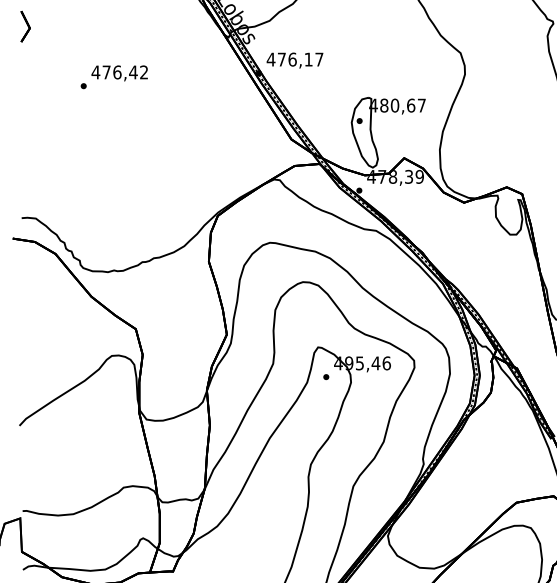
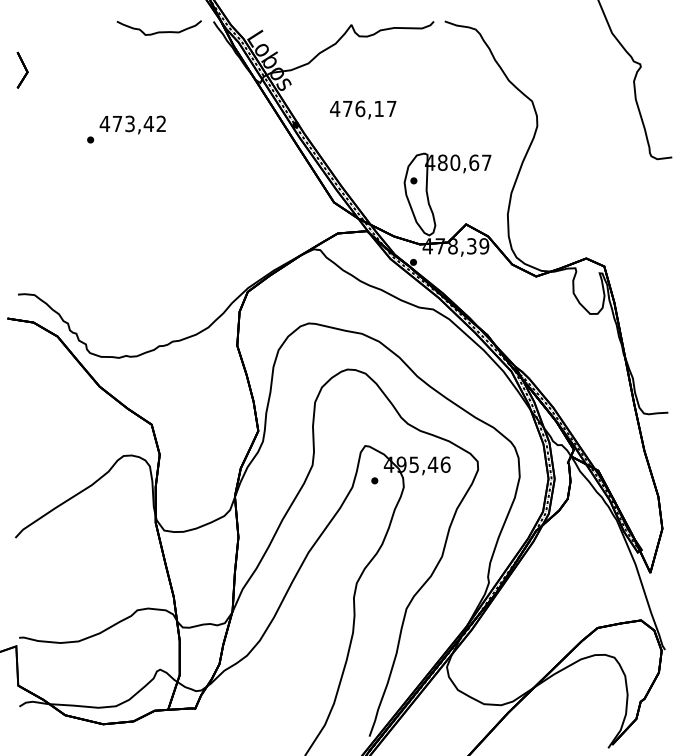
text: (295, 60) -> (363, 109), moved
text: (117, 72) -> (130, 123), 476,42 -> 473,42

